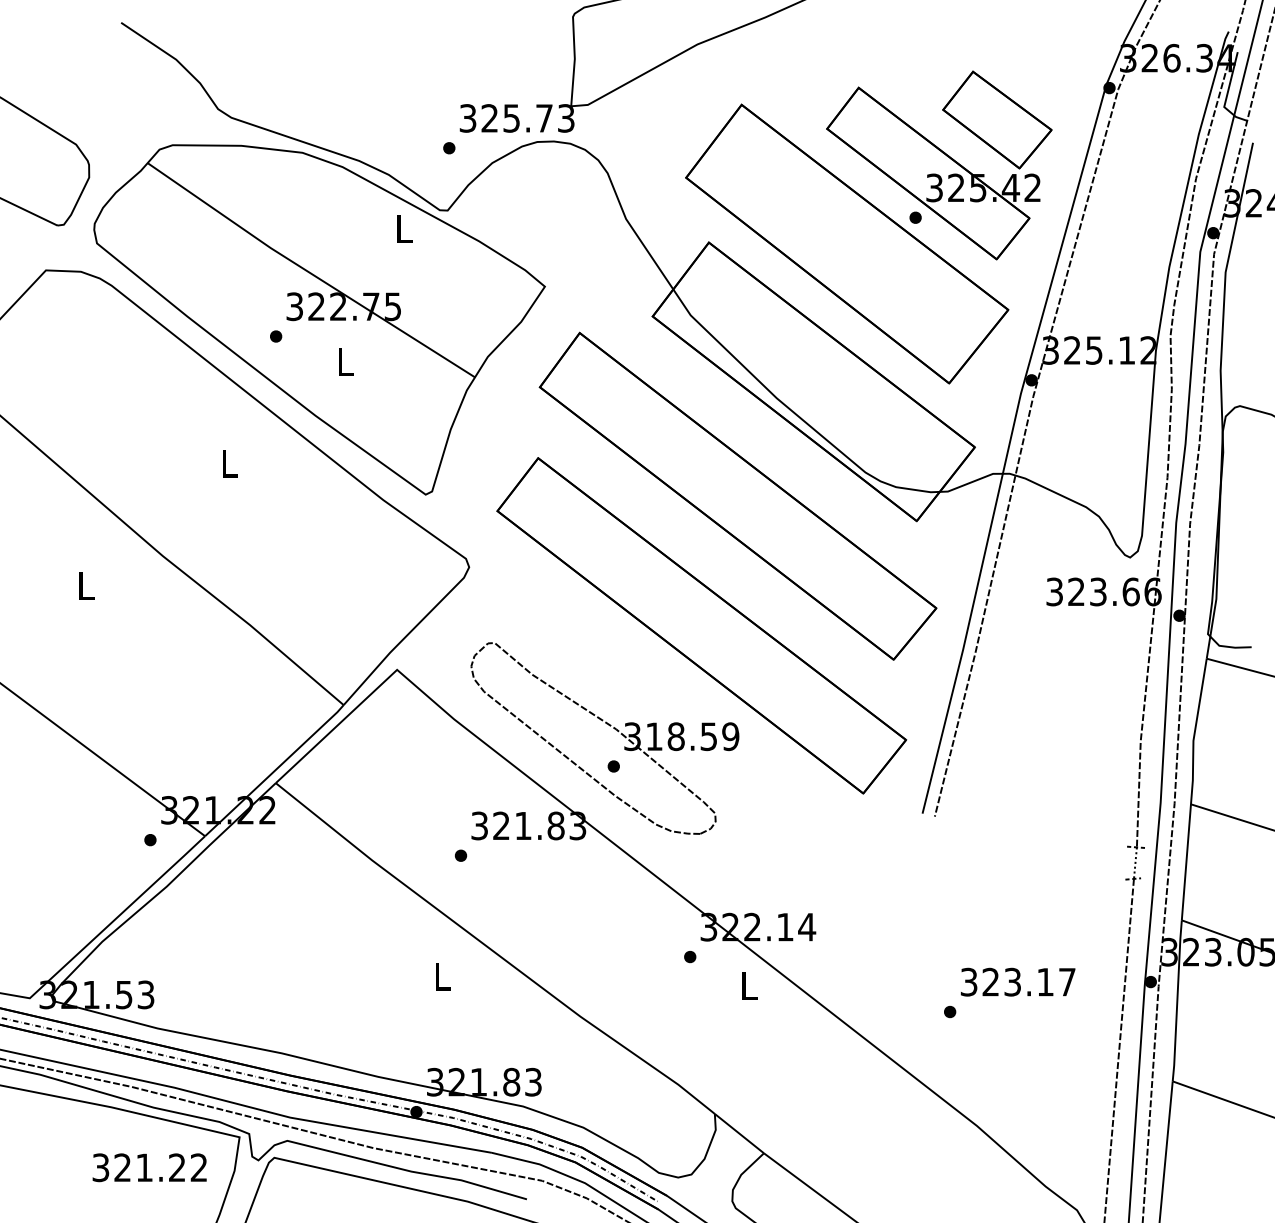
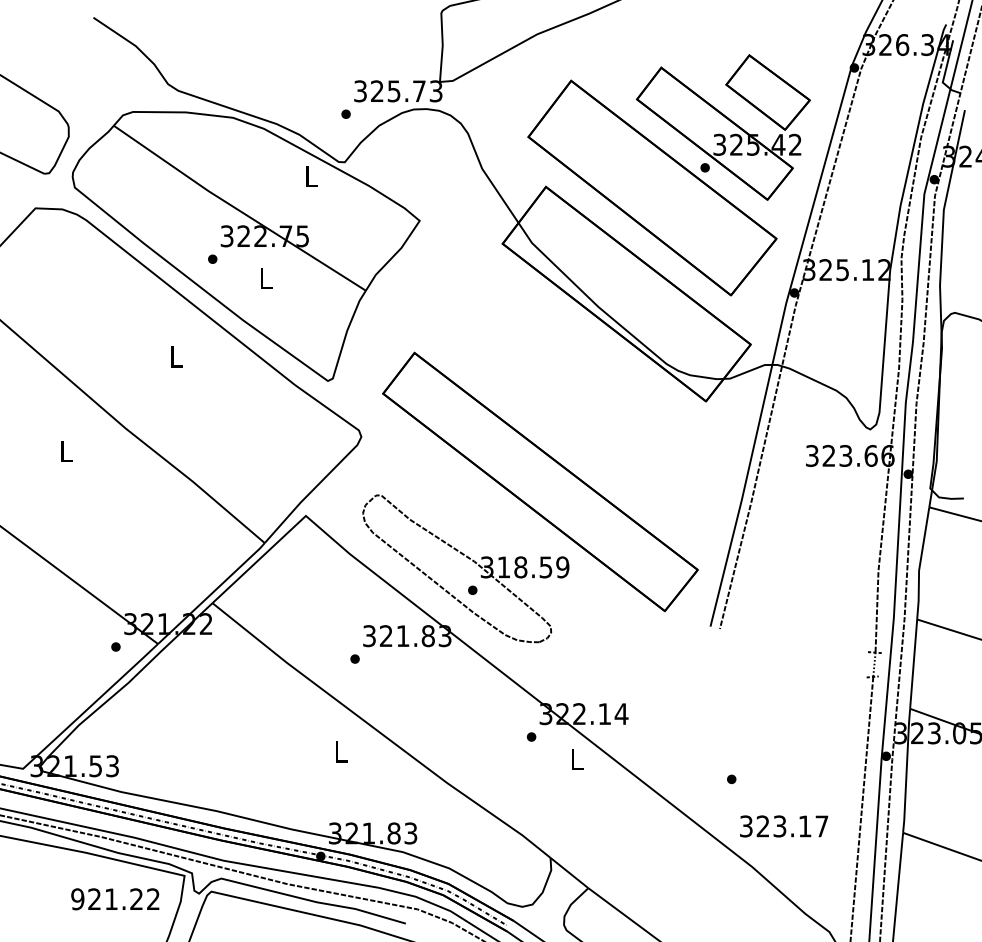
part: (738, 496) -> (568, 382), removed
text: (1018, 982) -> (784, 826), moved
text: (100, 1167) -> (77, 899), 321.22 -> 921.22

